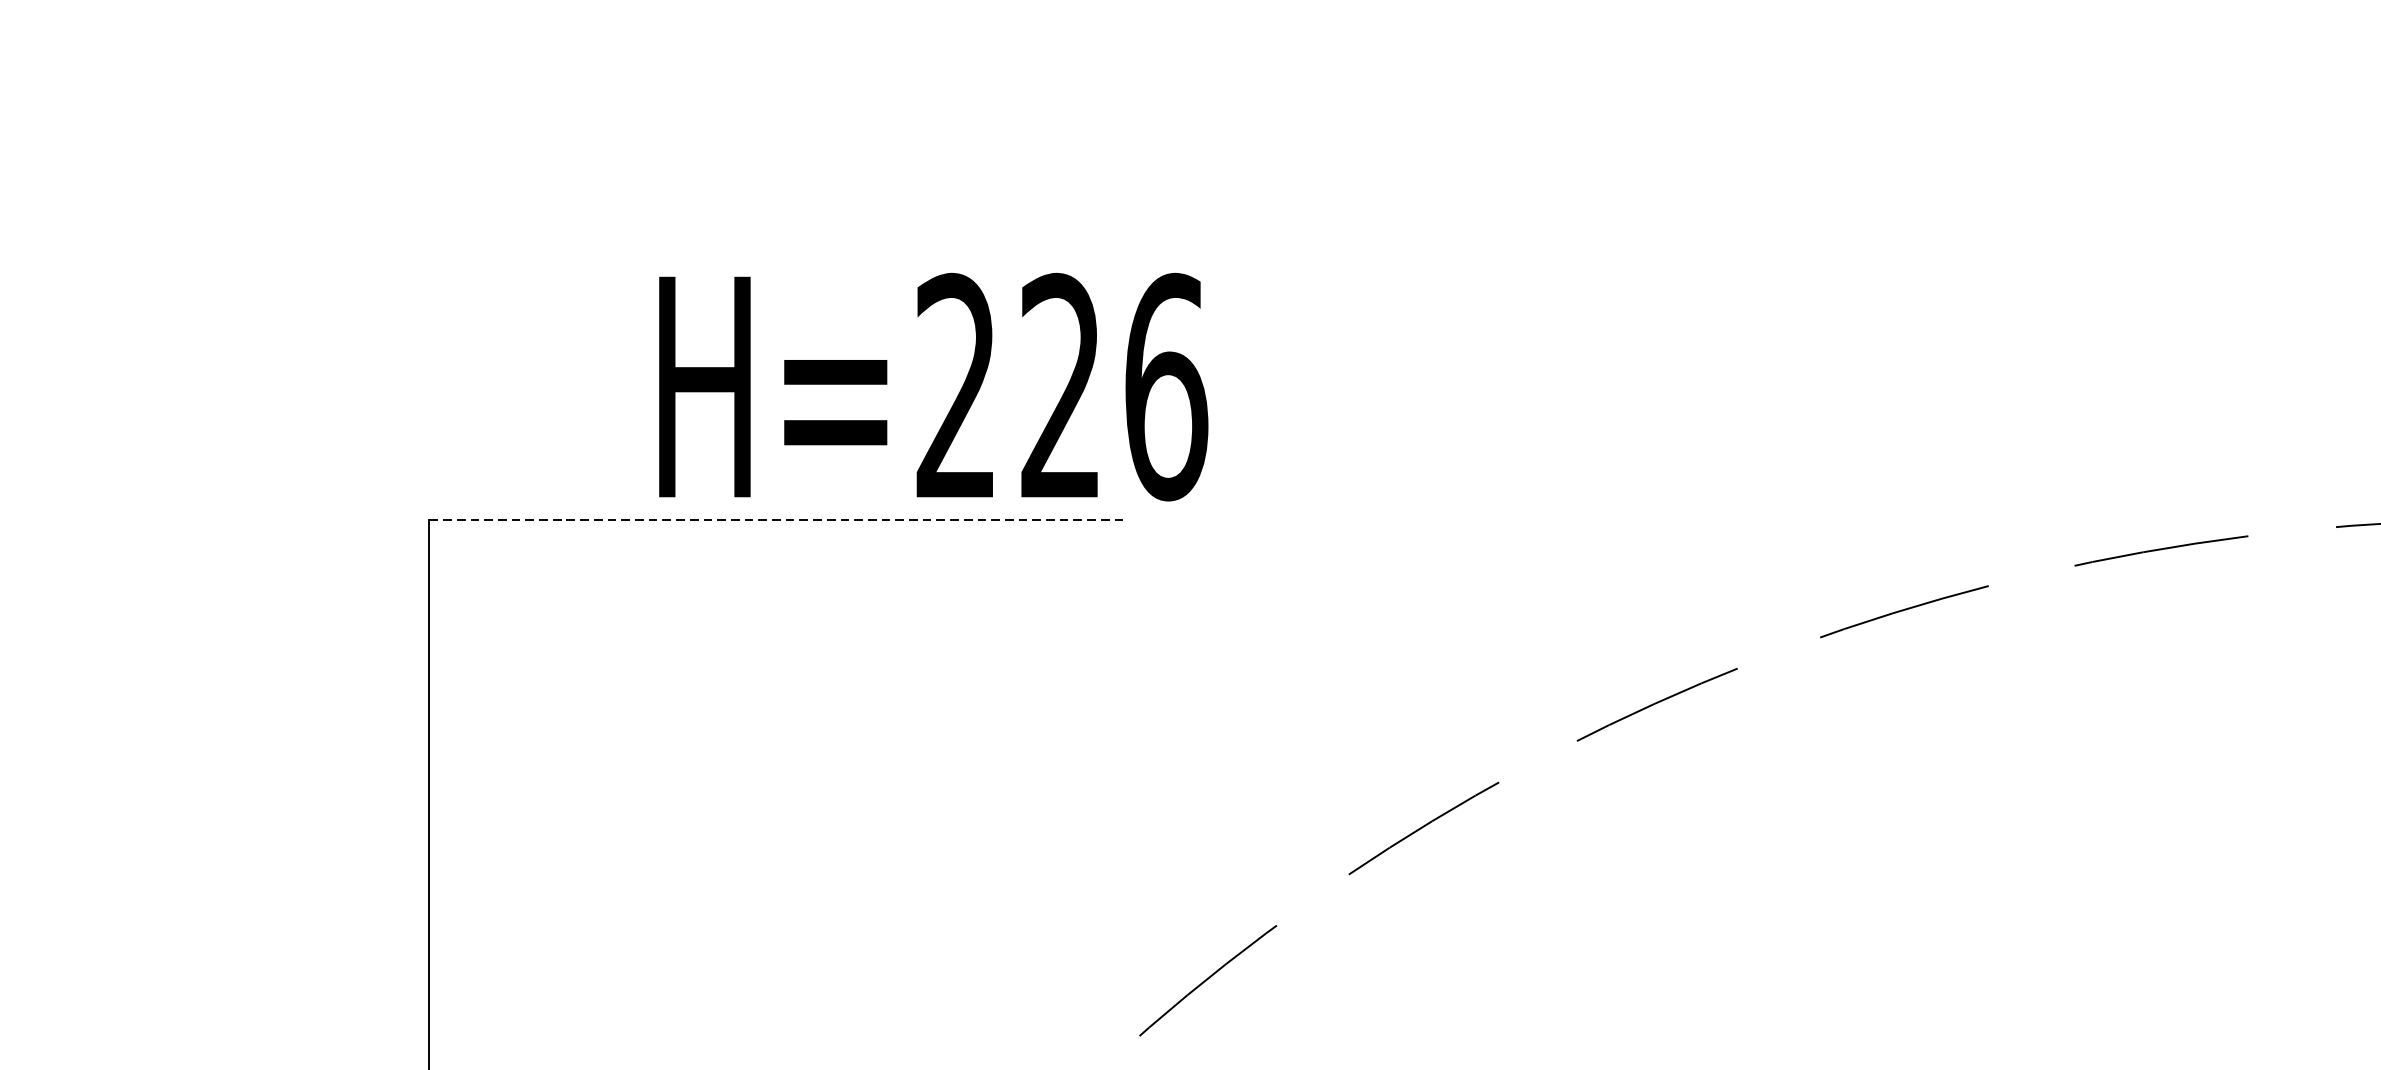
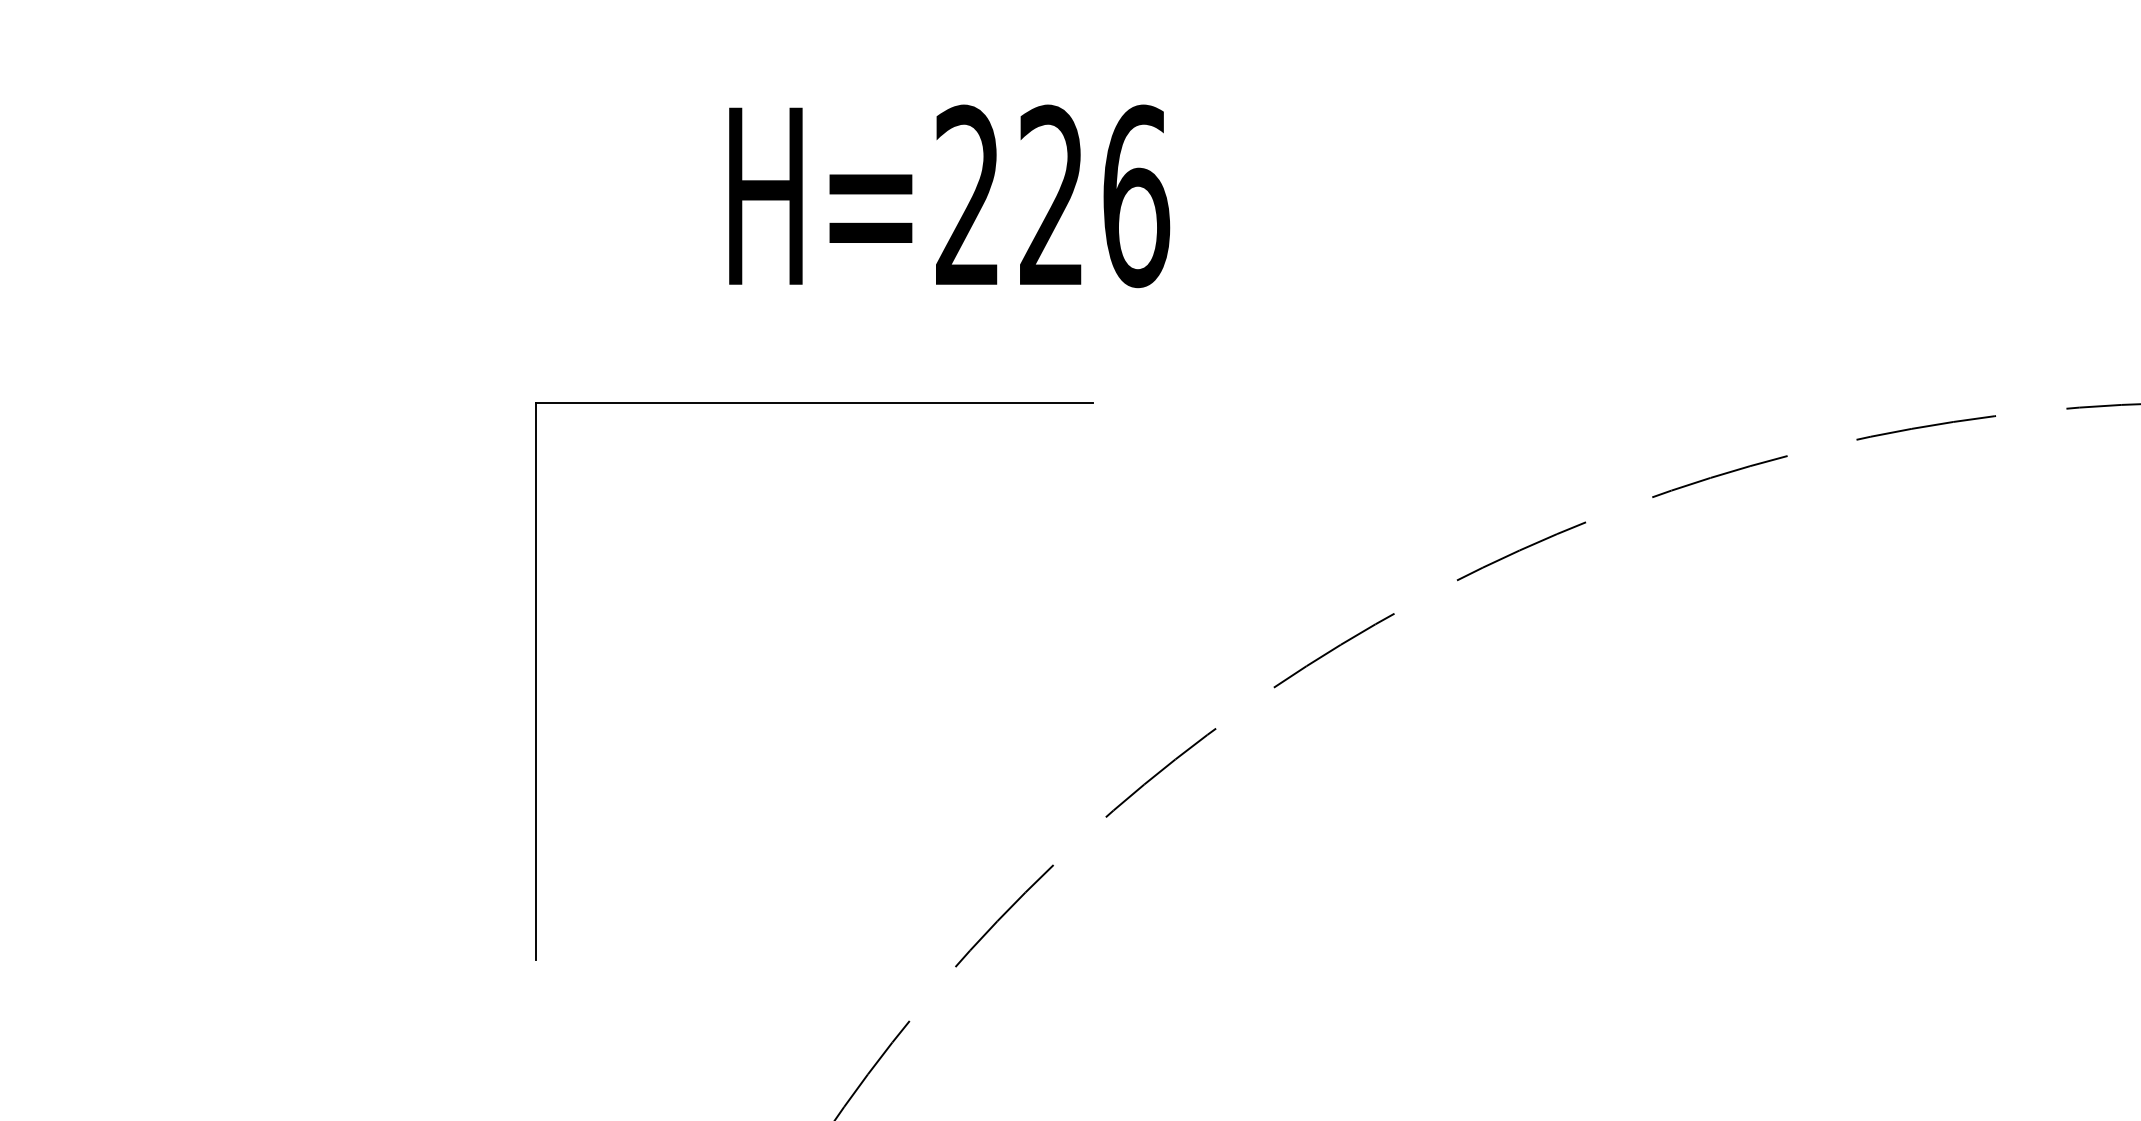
text: (933, 387) -> (949, 196), moved
line: (776, 519) -> (814, 402), dashed -> solid

